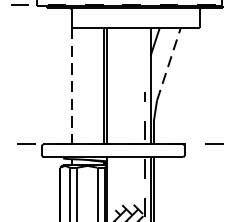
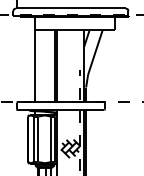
line: (168, 64) -> (95, 52), dashed -> solid
line: (72, 87) -> (35, 66), dashed -> solid

